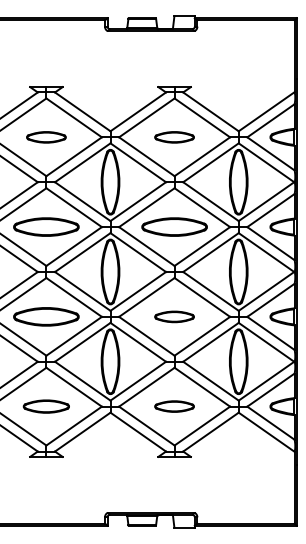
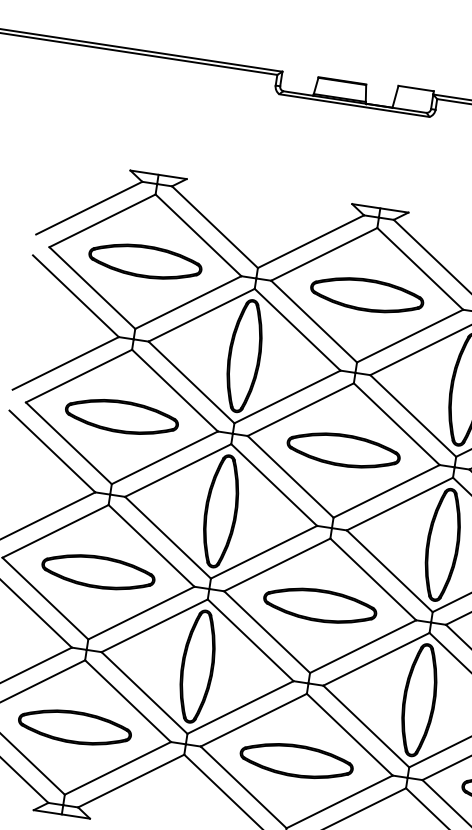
part: (46, 137) -> (145, 262), size x1.67
part: (174, 137) -> (366, 295), size x1.67
part: (174, 316) -> (320, 605), size x1.67
part: (46, 406) -> (75, 727), size x1.43
part: (174, 406) -> (296, 760), size x1.67

